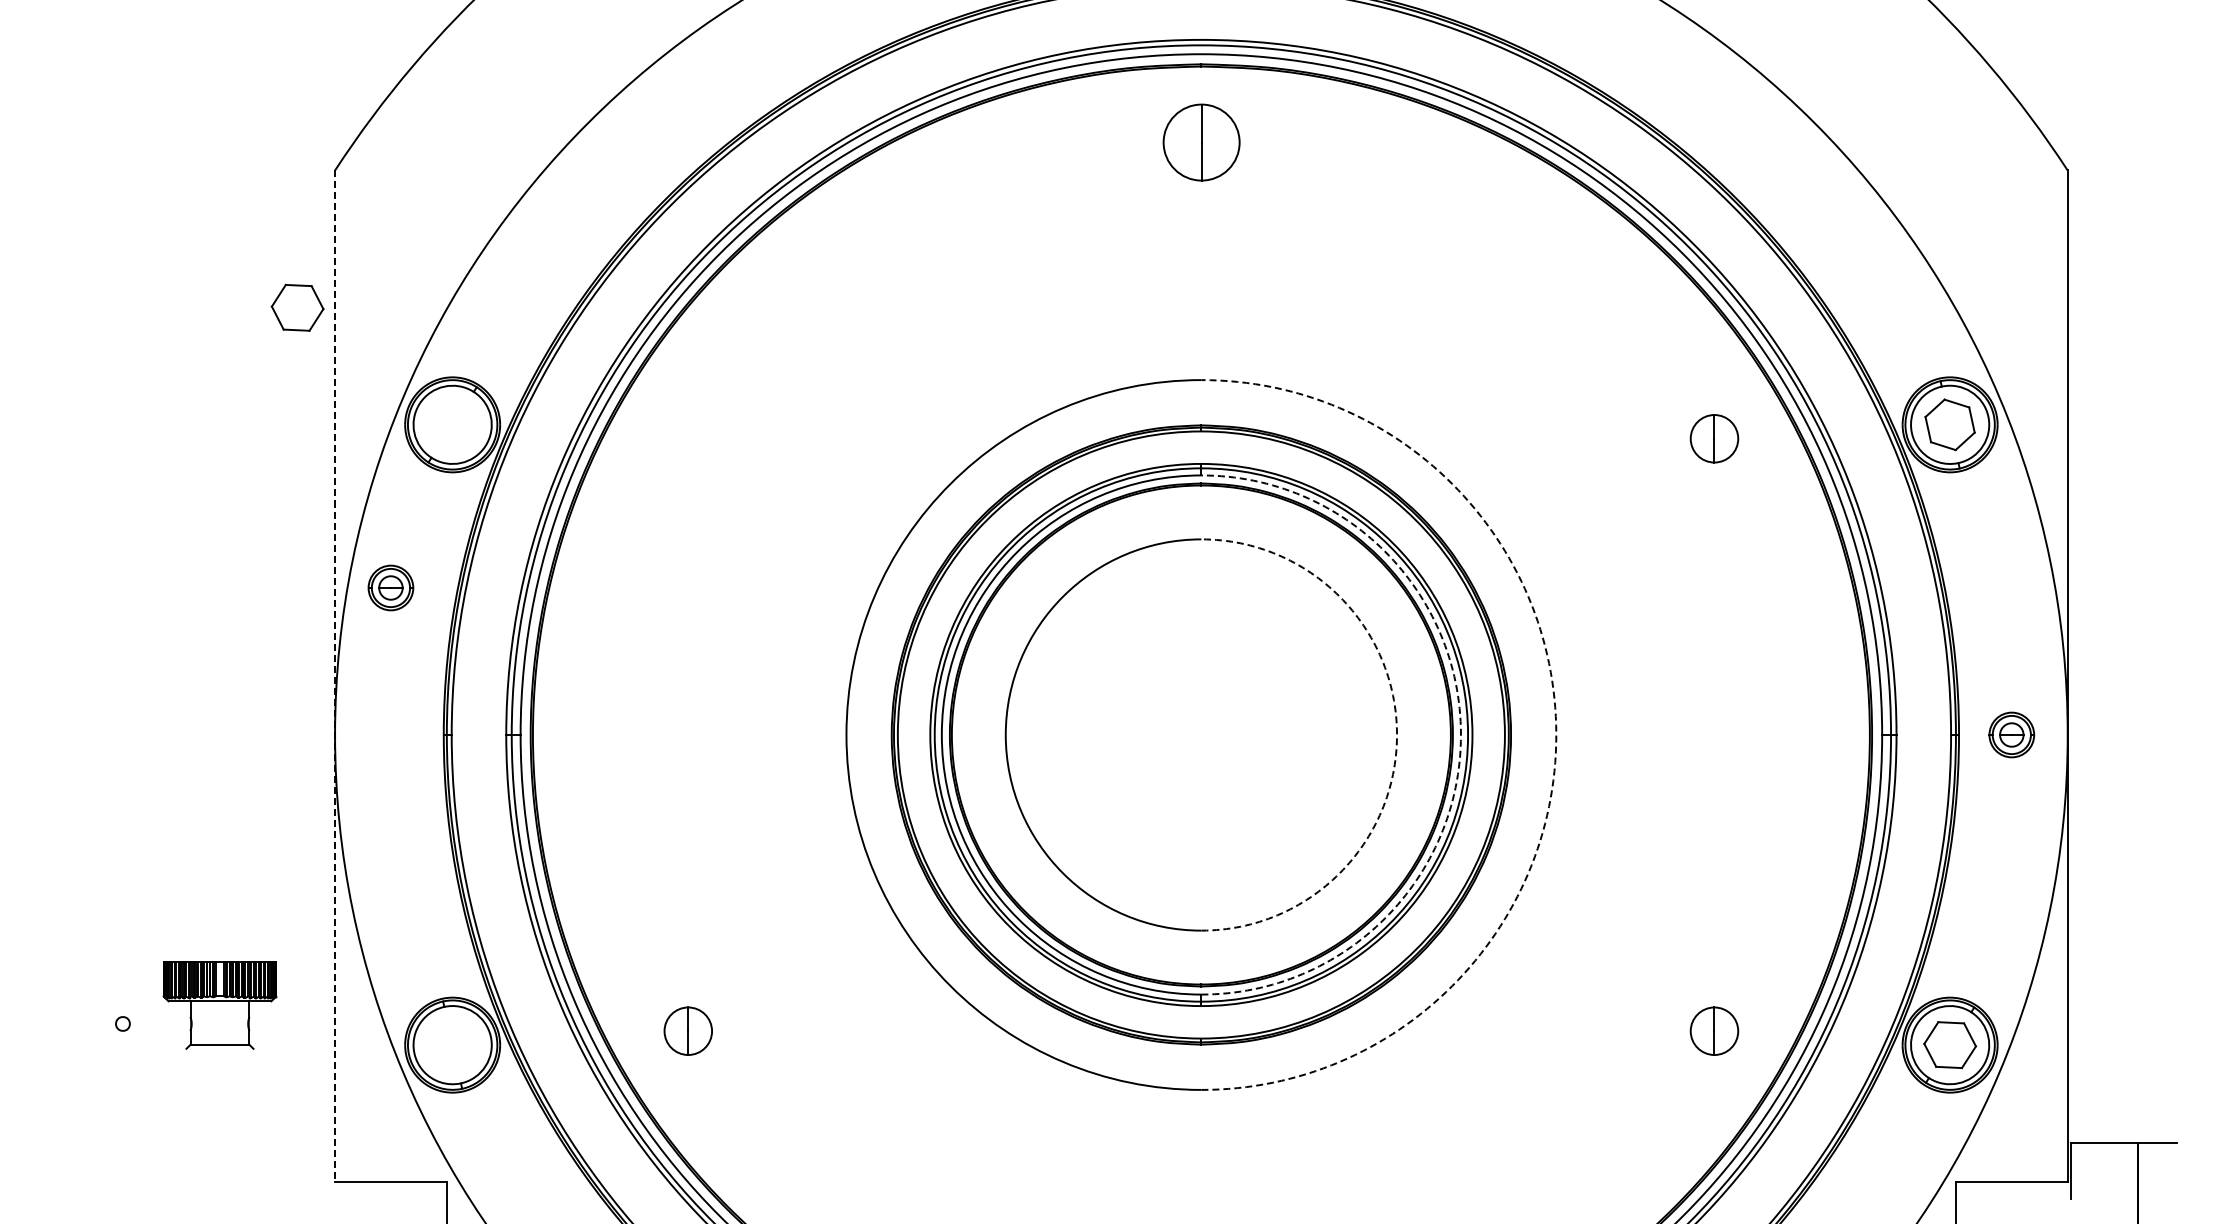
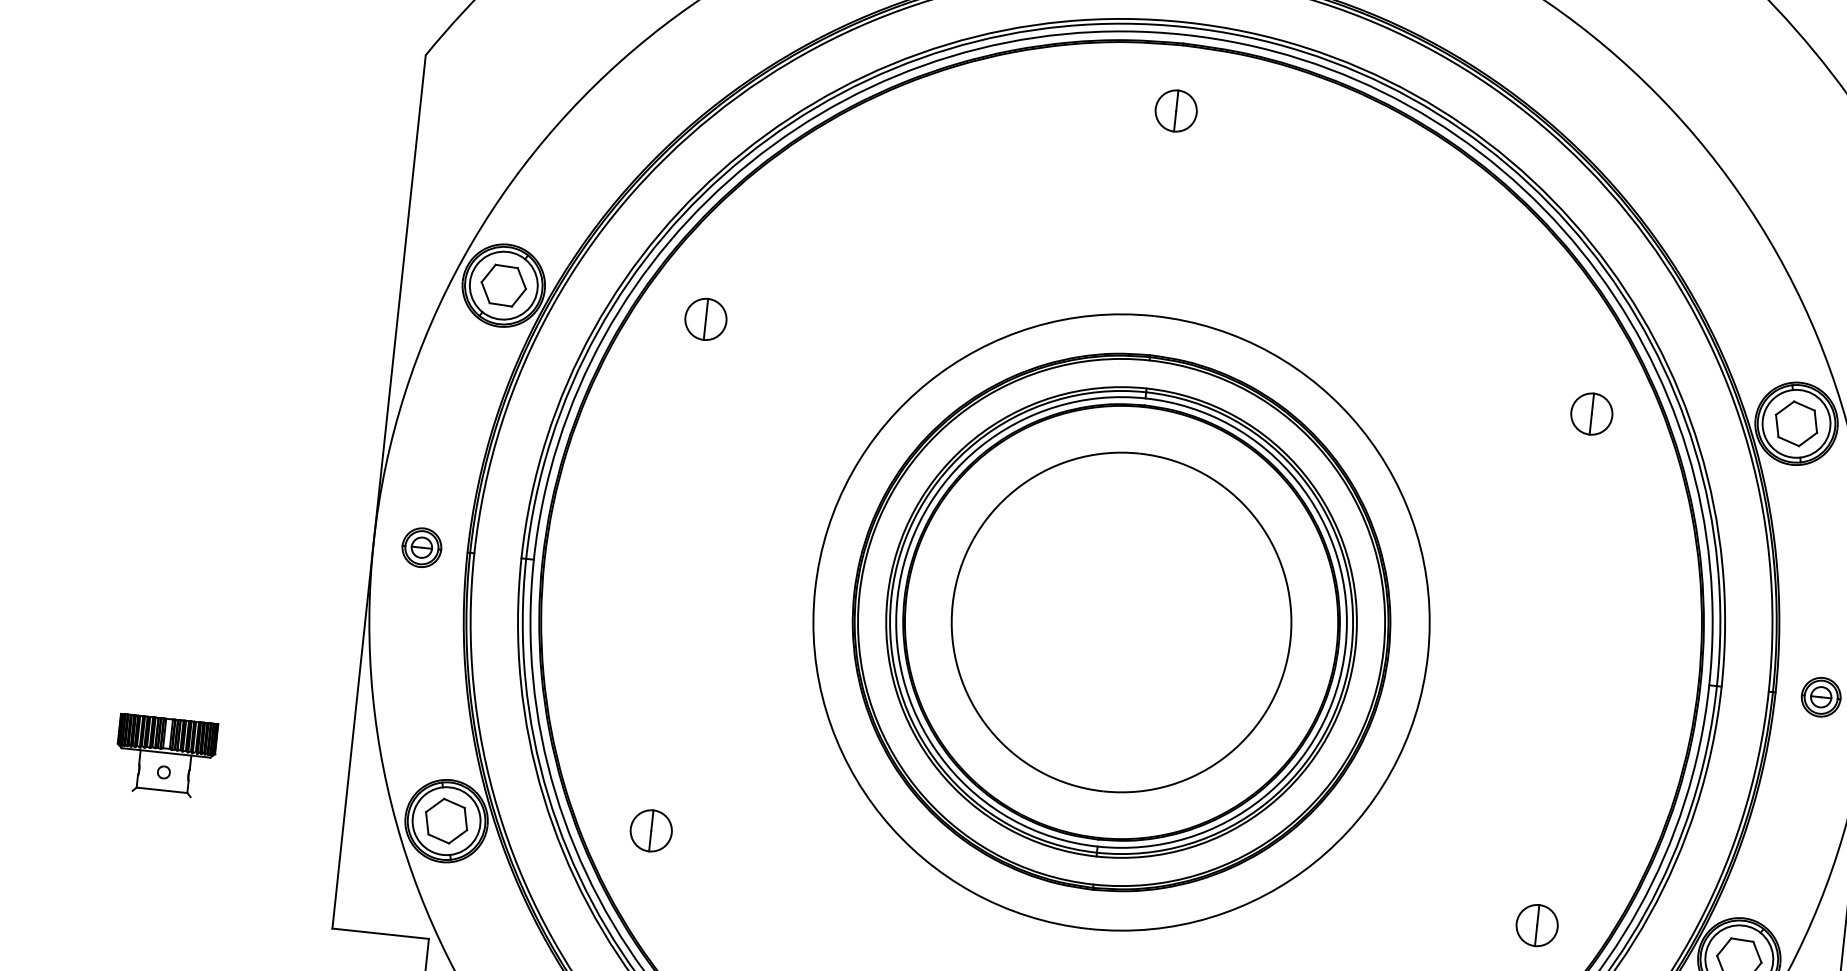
part: (1200, 142) -> (1175, 110), size x0.62
part: (297, 307) -> (503, 285), moved
part: (687, 438) -> (705, 319), added
part: (390, 587) -> (421, 547), moved
line: (335, 676) -> (379, 492), dashed -> solid
arc: (1397, 735) -> (1290, 641), dashed -> solid
arc: (1460, 735) -> (1345, 646), dashed -> solid
arc: (1556, 735) -> (1428, 655), dashed -> solid
part: (219, 1005) -> (165, 756), moved
part: (452, 1044) -> (446, 820), added

